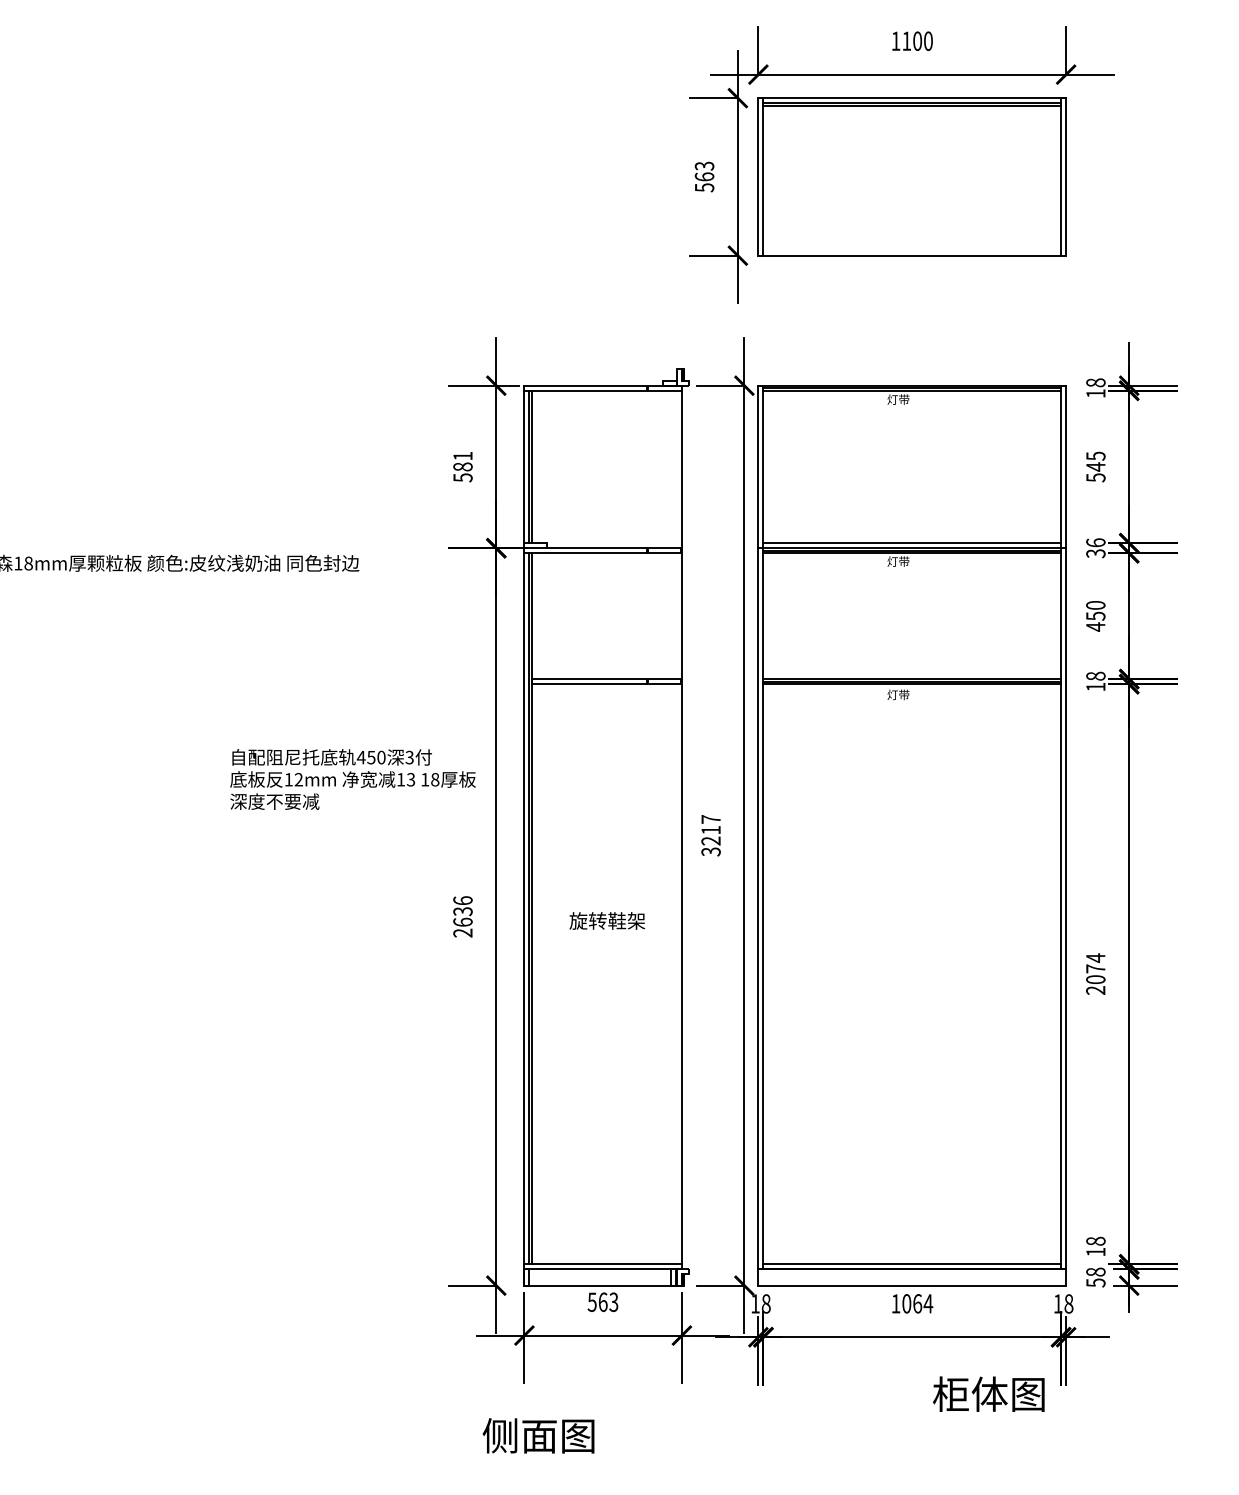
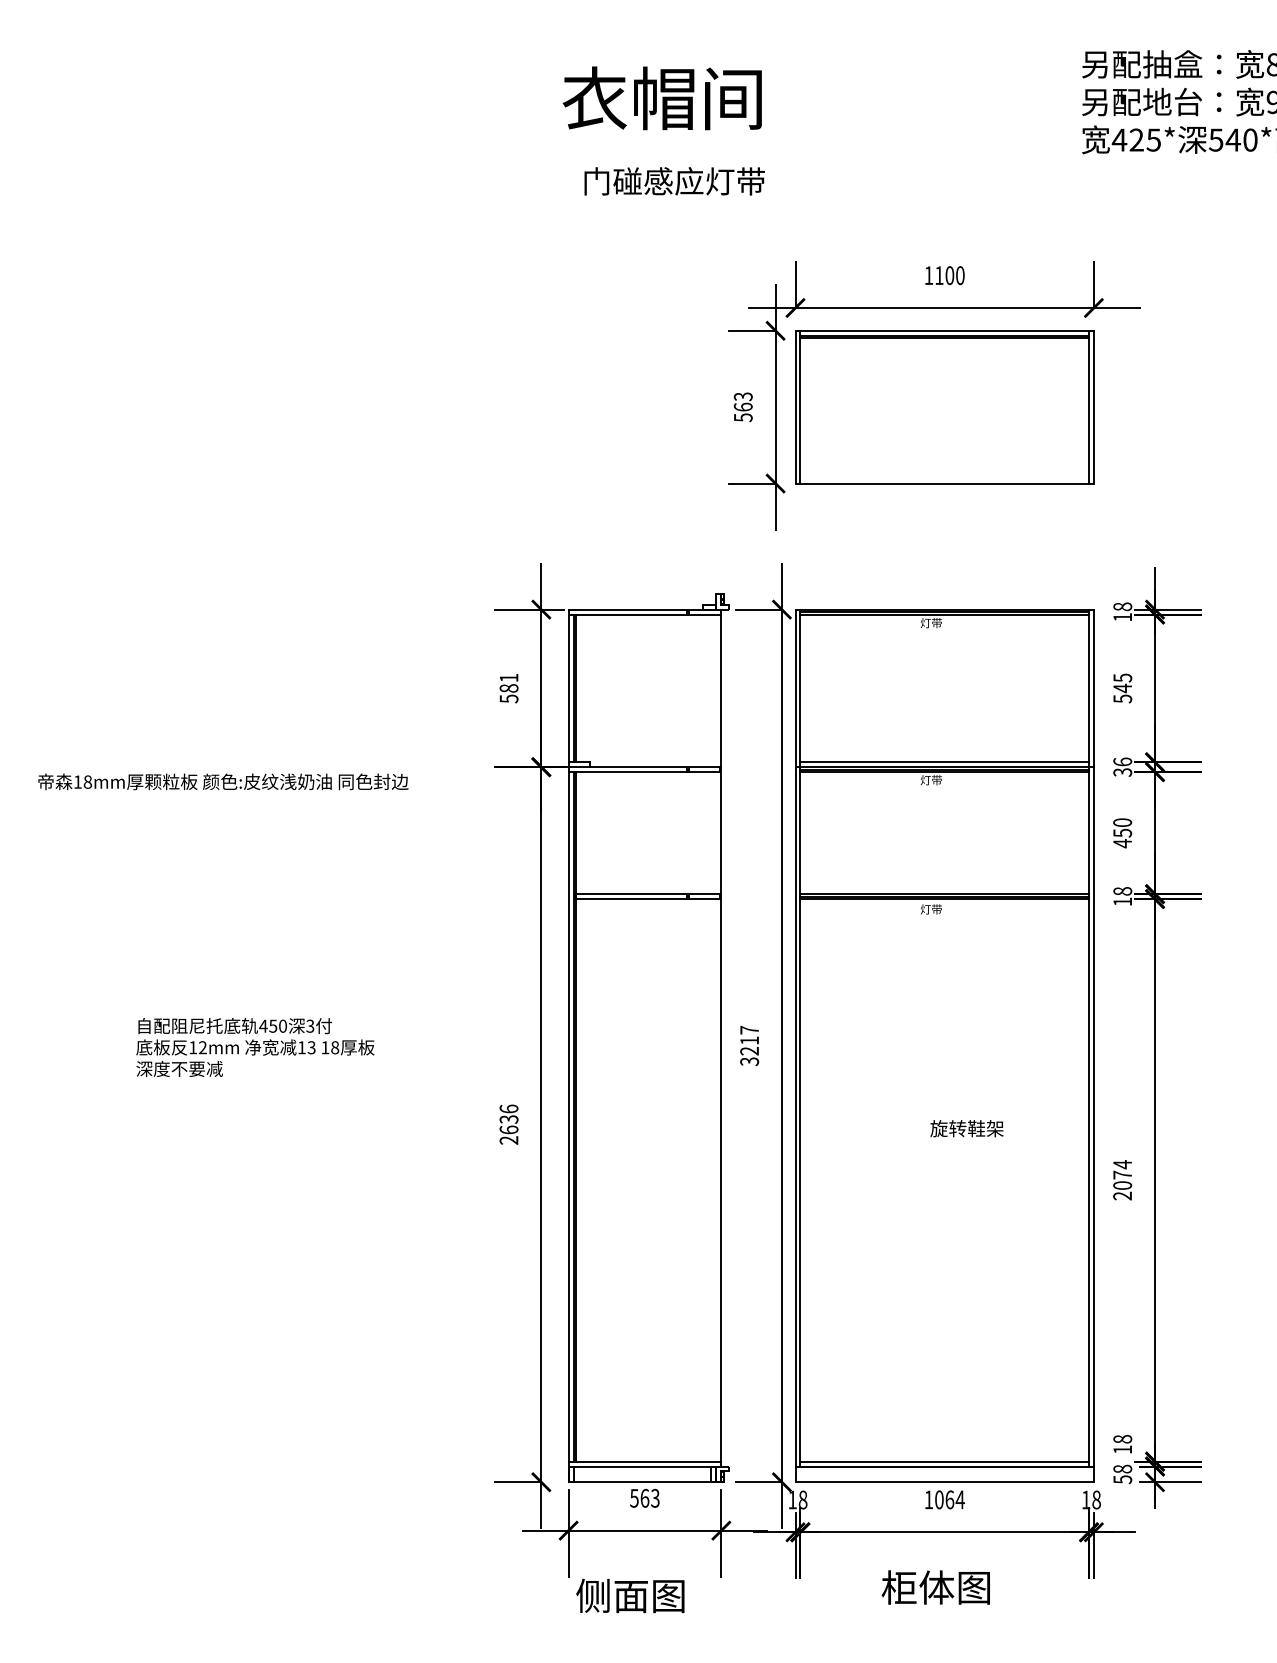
text: (353, 779) -> (255, 1047), moved
text: (606, 920) -> (966, 1128), moved
text: (988, 1394) -> (935, 1587), moved
text: (538, 1435) -> (630, 1595), moved

